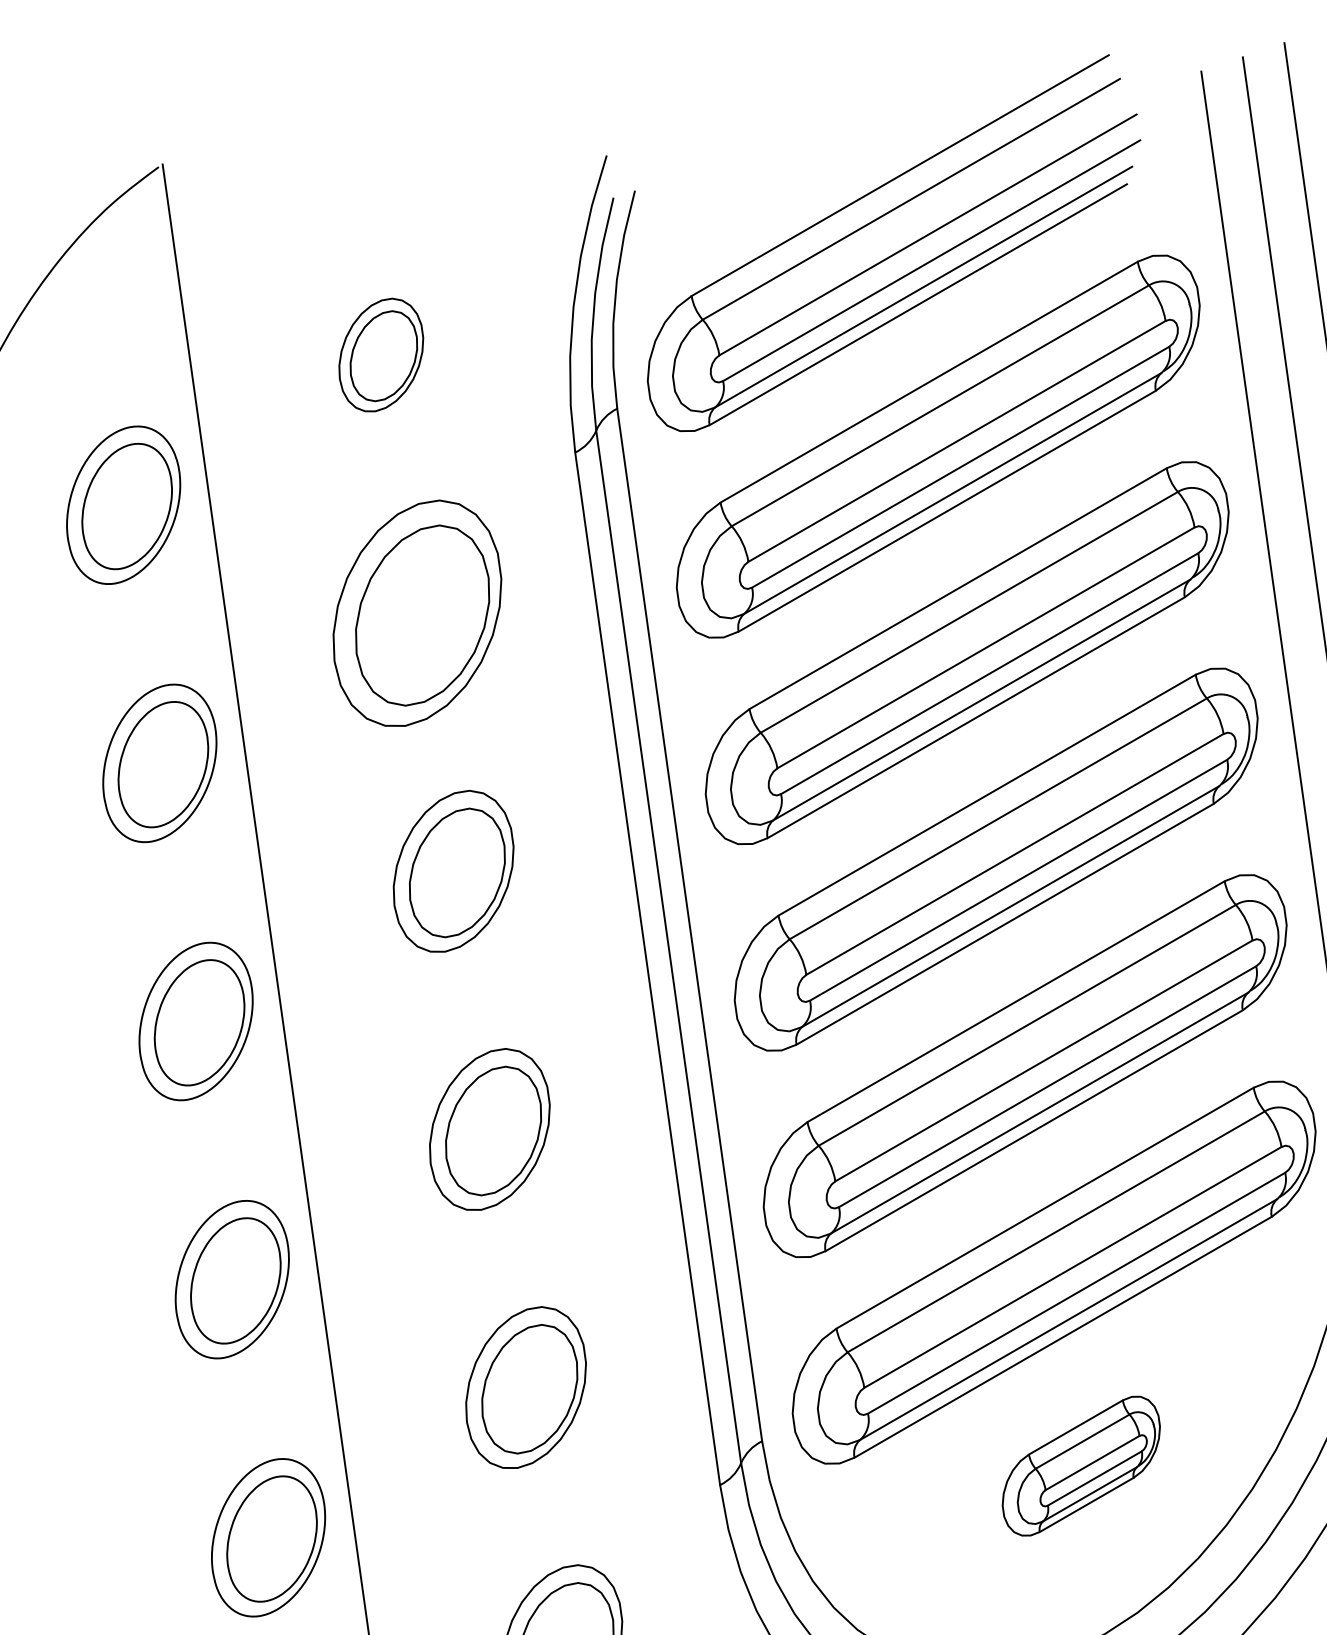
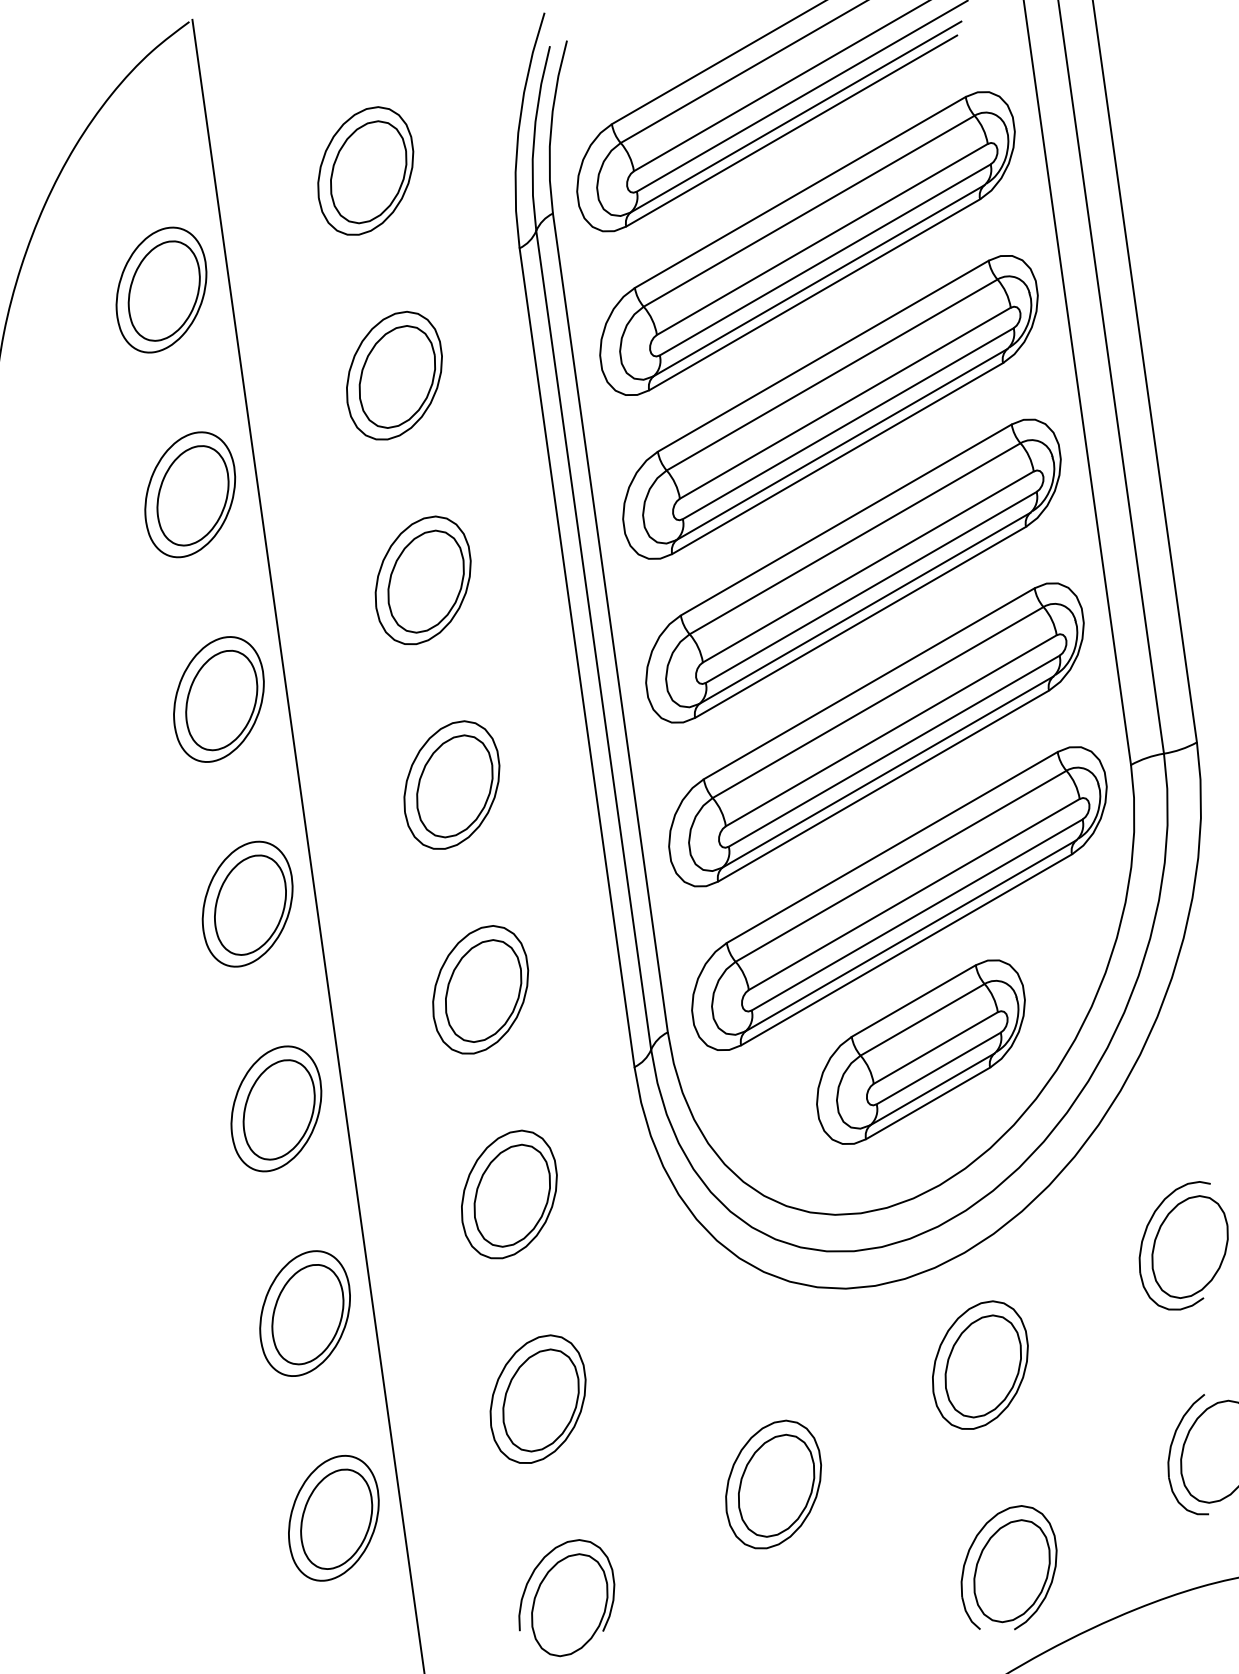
part: (380, 354) -> (365, 170), size x1.43
part: (417, 612) -> (394, 375), size x0.71
part: (1080, 1465) -> (920, 1051), size x1.67

